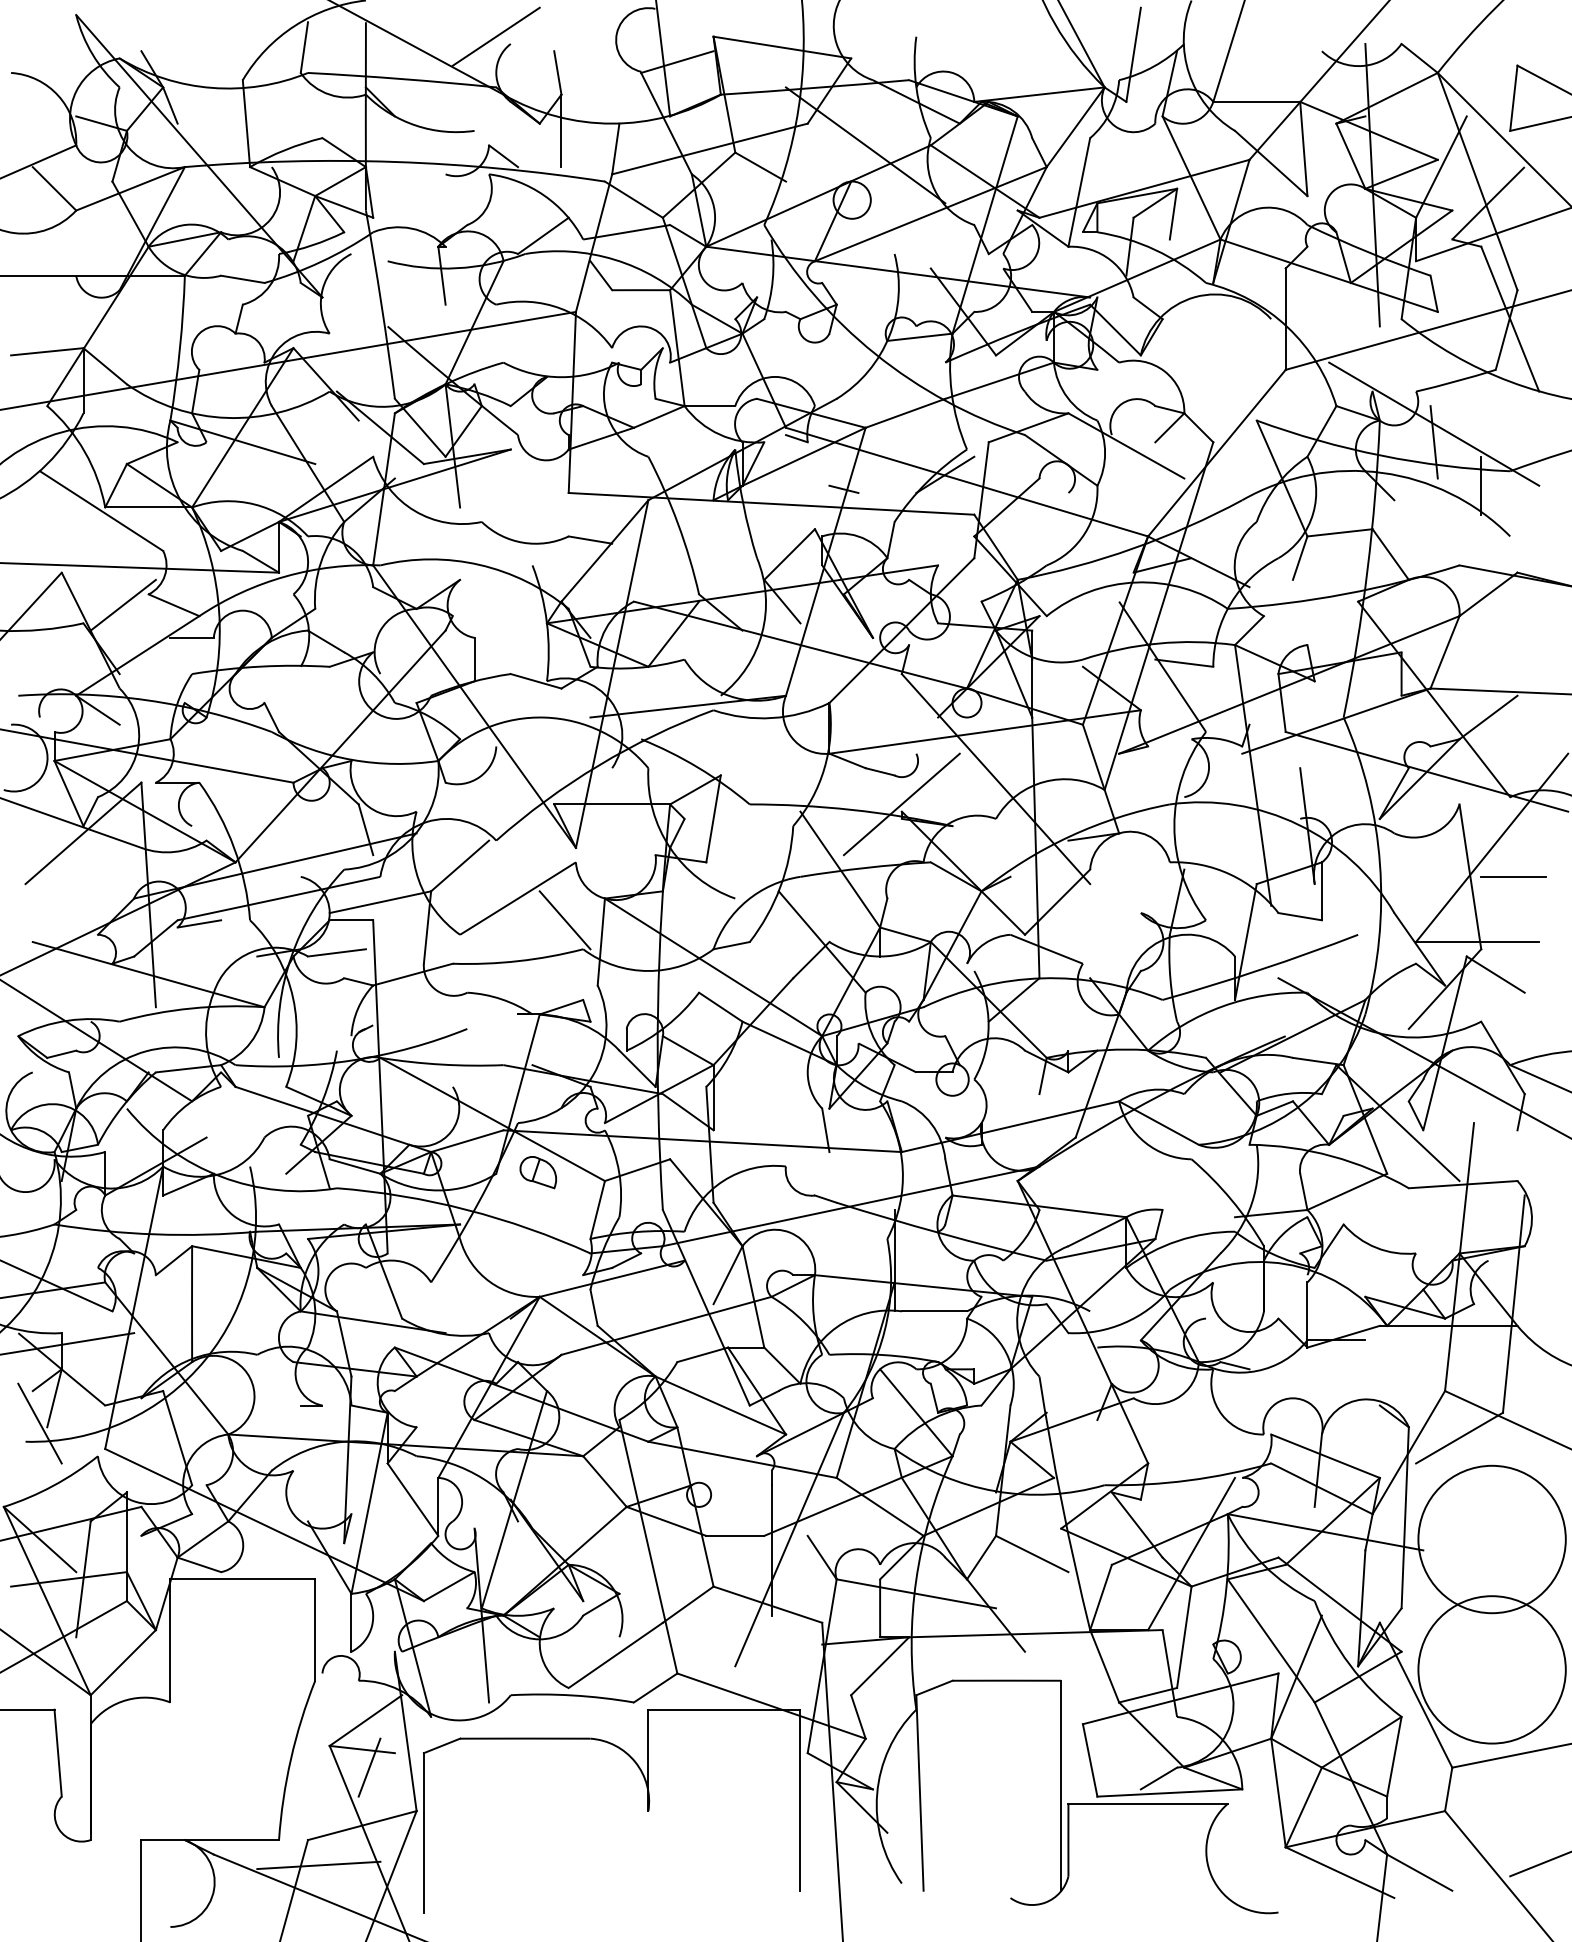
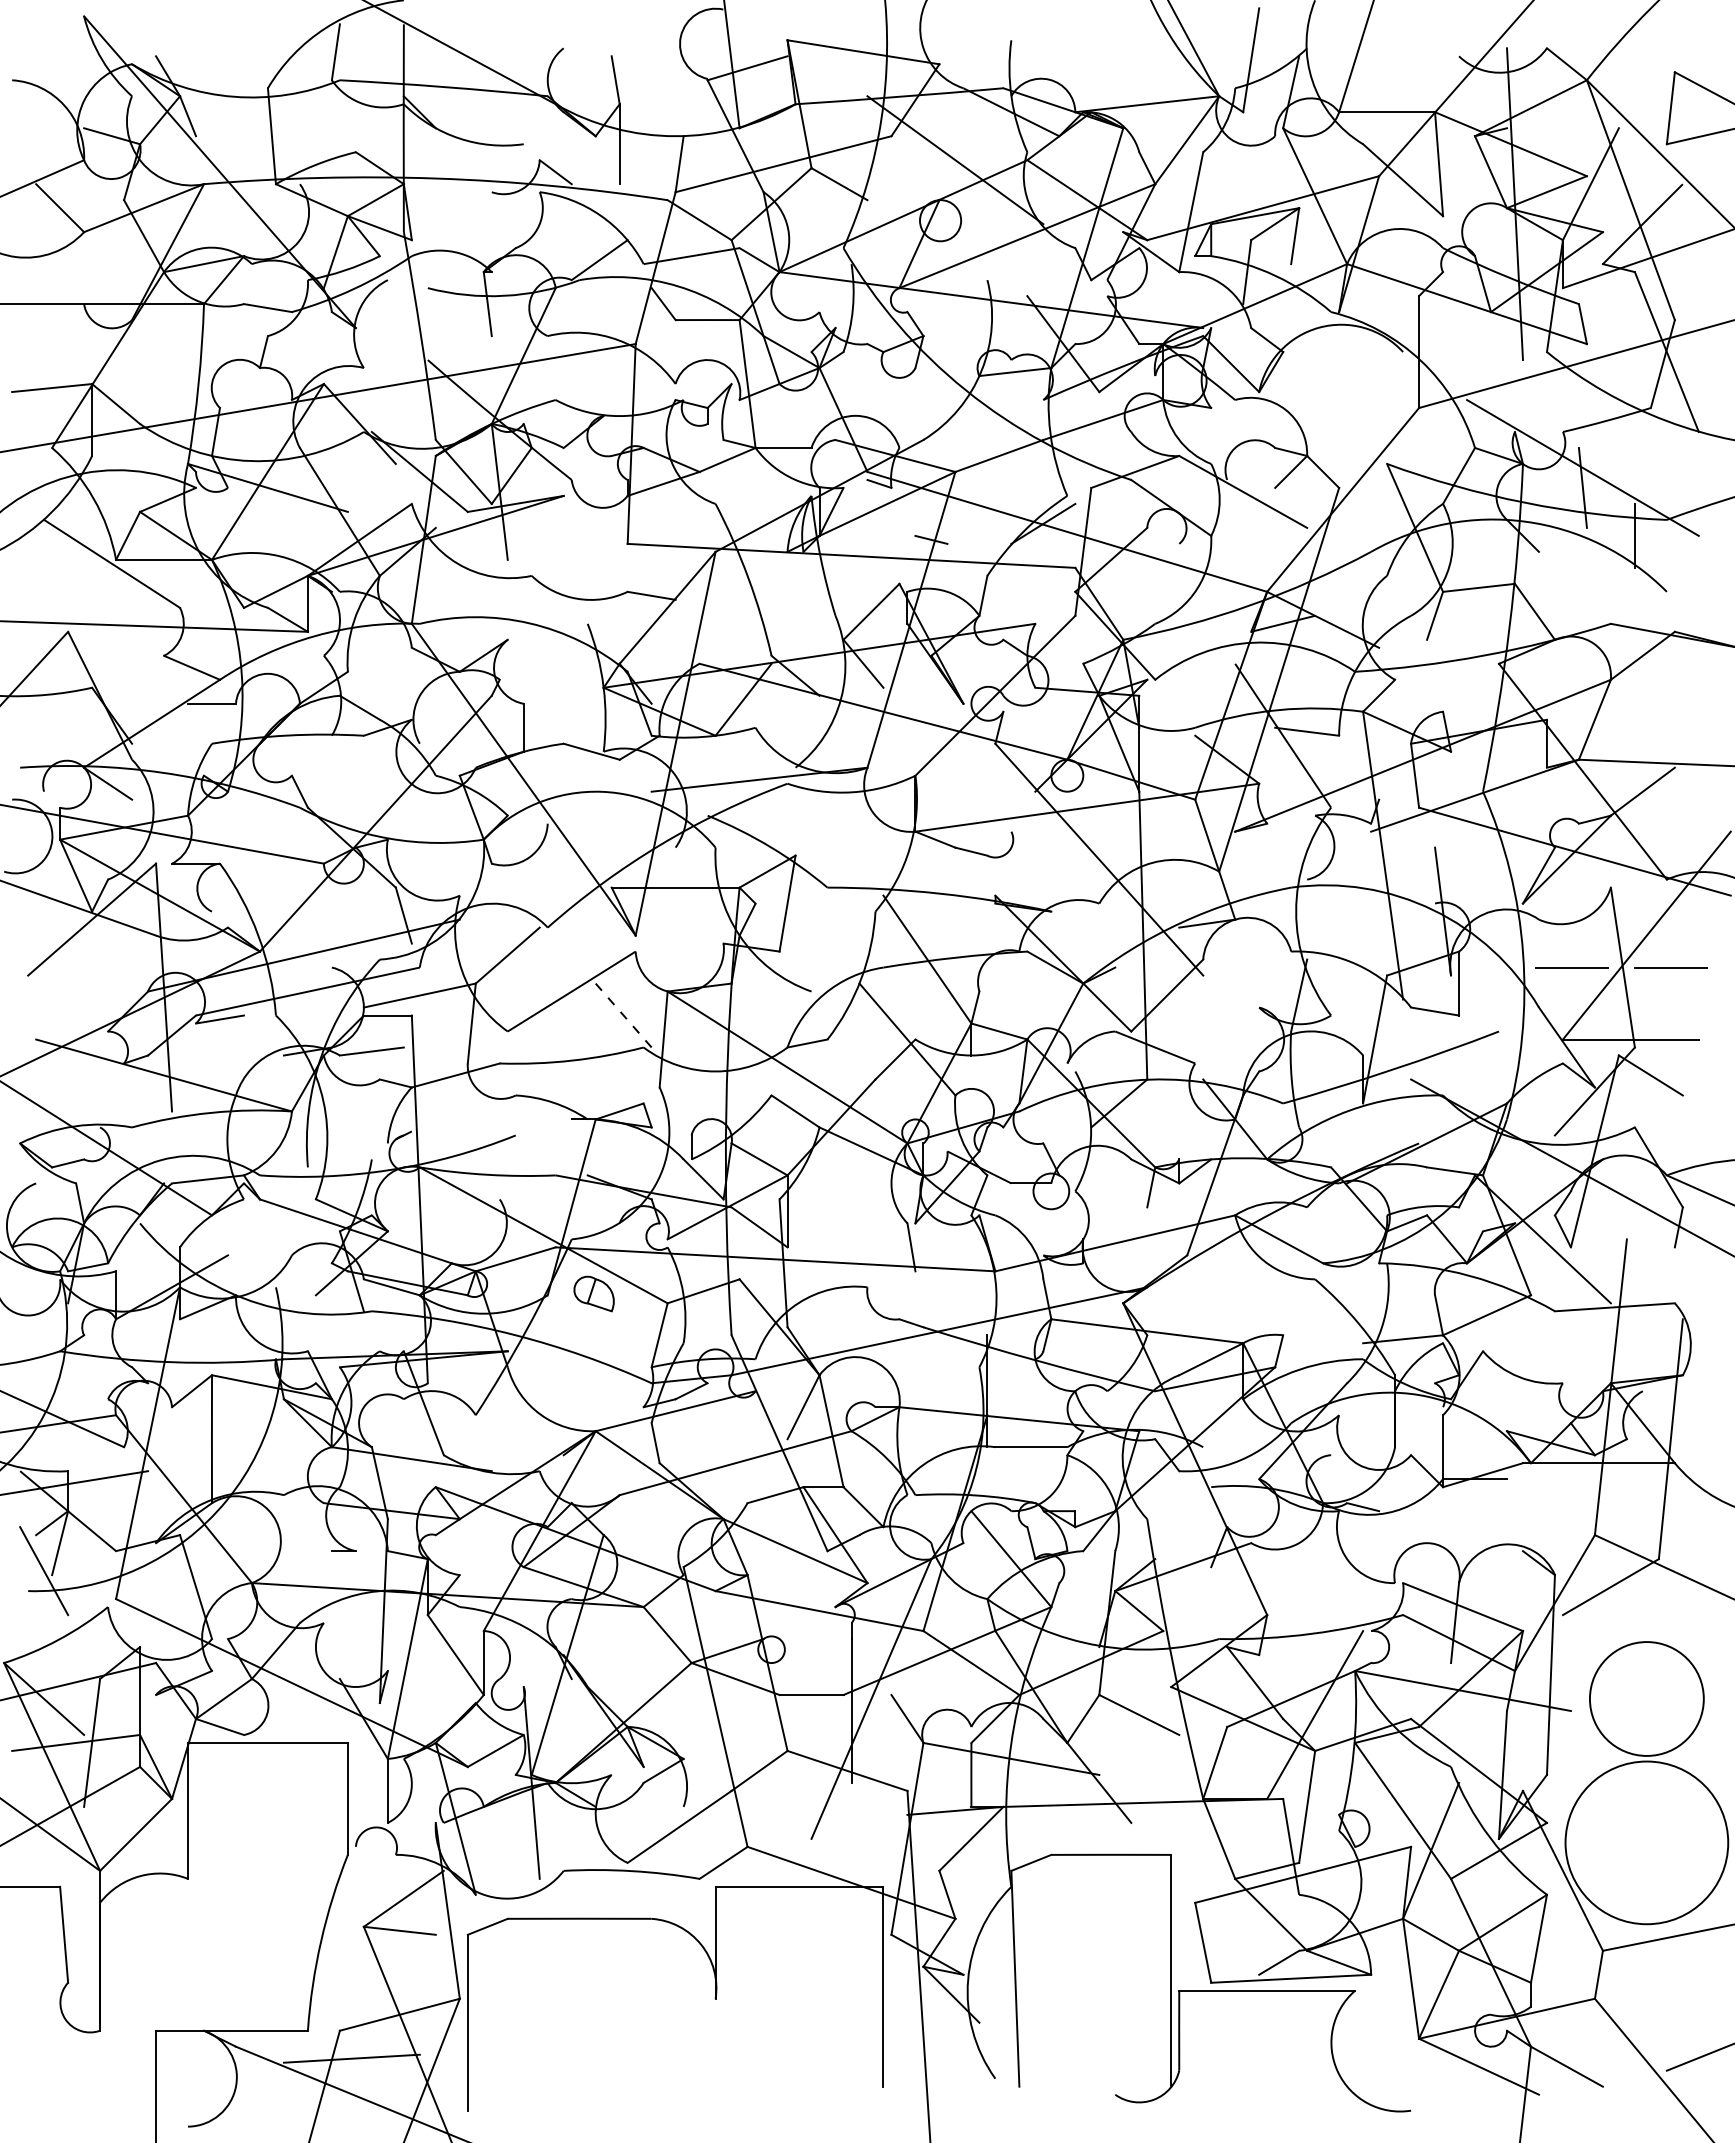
line: (496, 36) -> (547, 40), removed
line: (123, 604) -> (136, 667), removed
line: (901, 804) -> (995, 887), removed
line: (1423, 876) -> (1571, 967), added
line: (565, 920) -> (624, 1015), solid -> dashed
circle: (1491, 1539) -> (1646, 1698), size x0.7
line: (369, 1767) -> (407, 1950), removed

